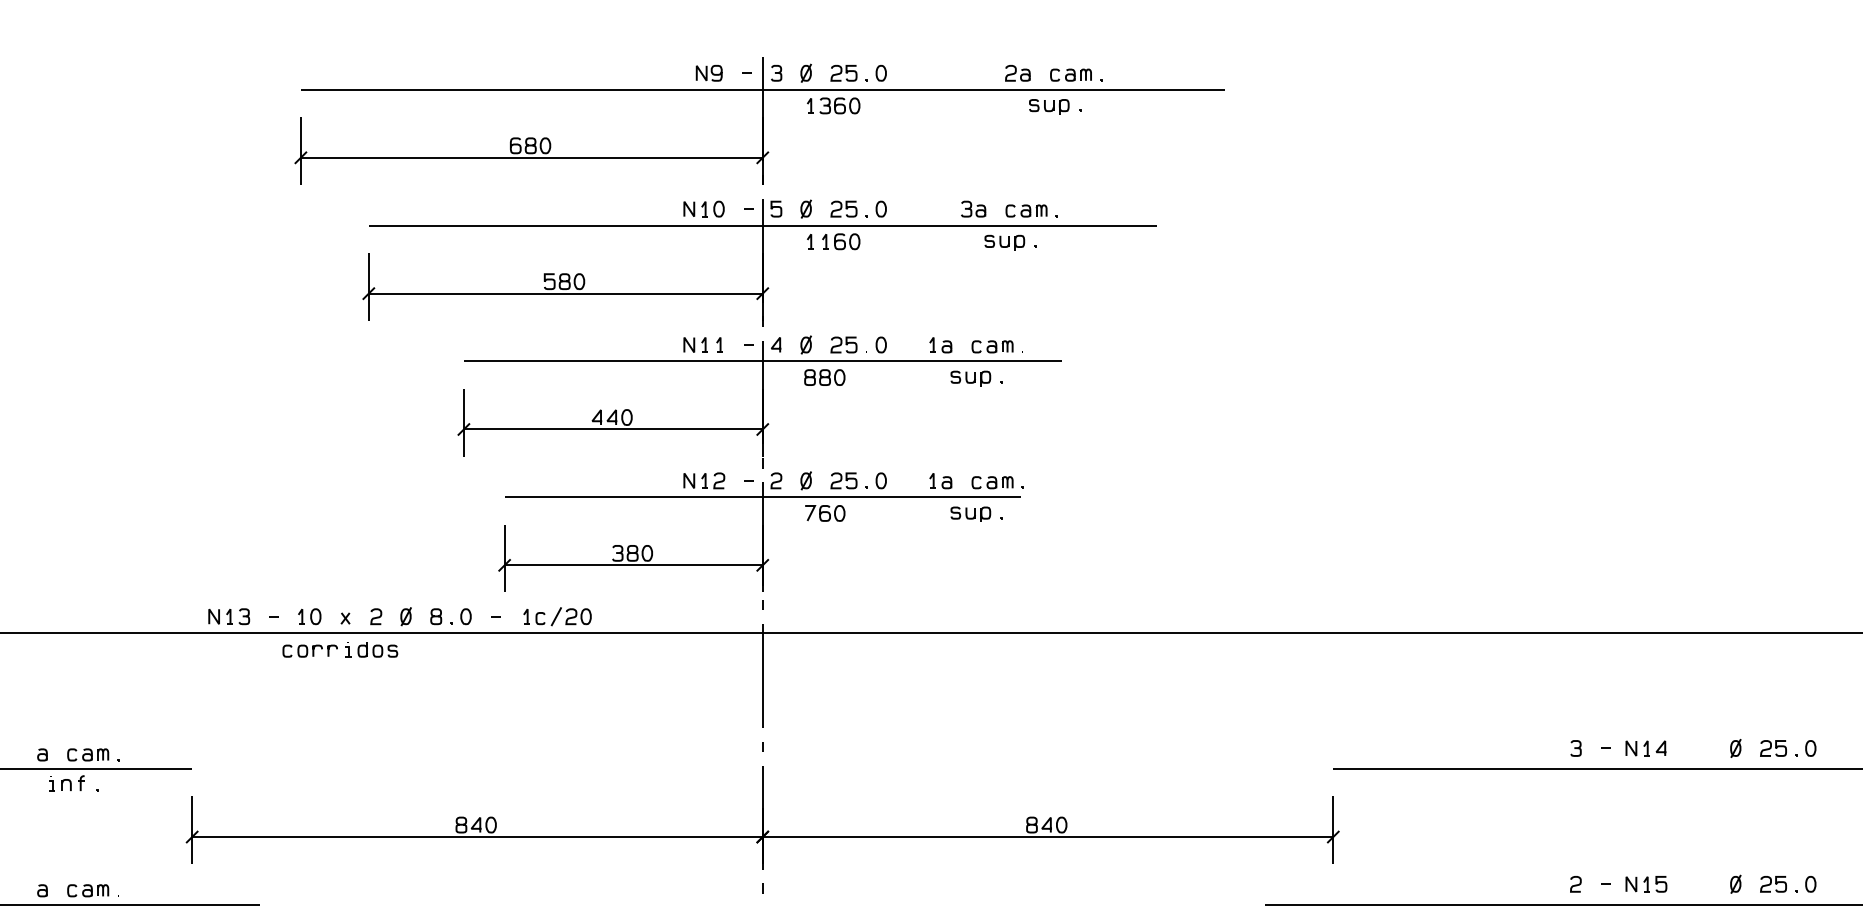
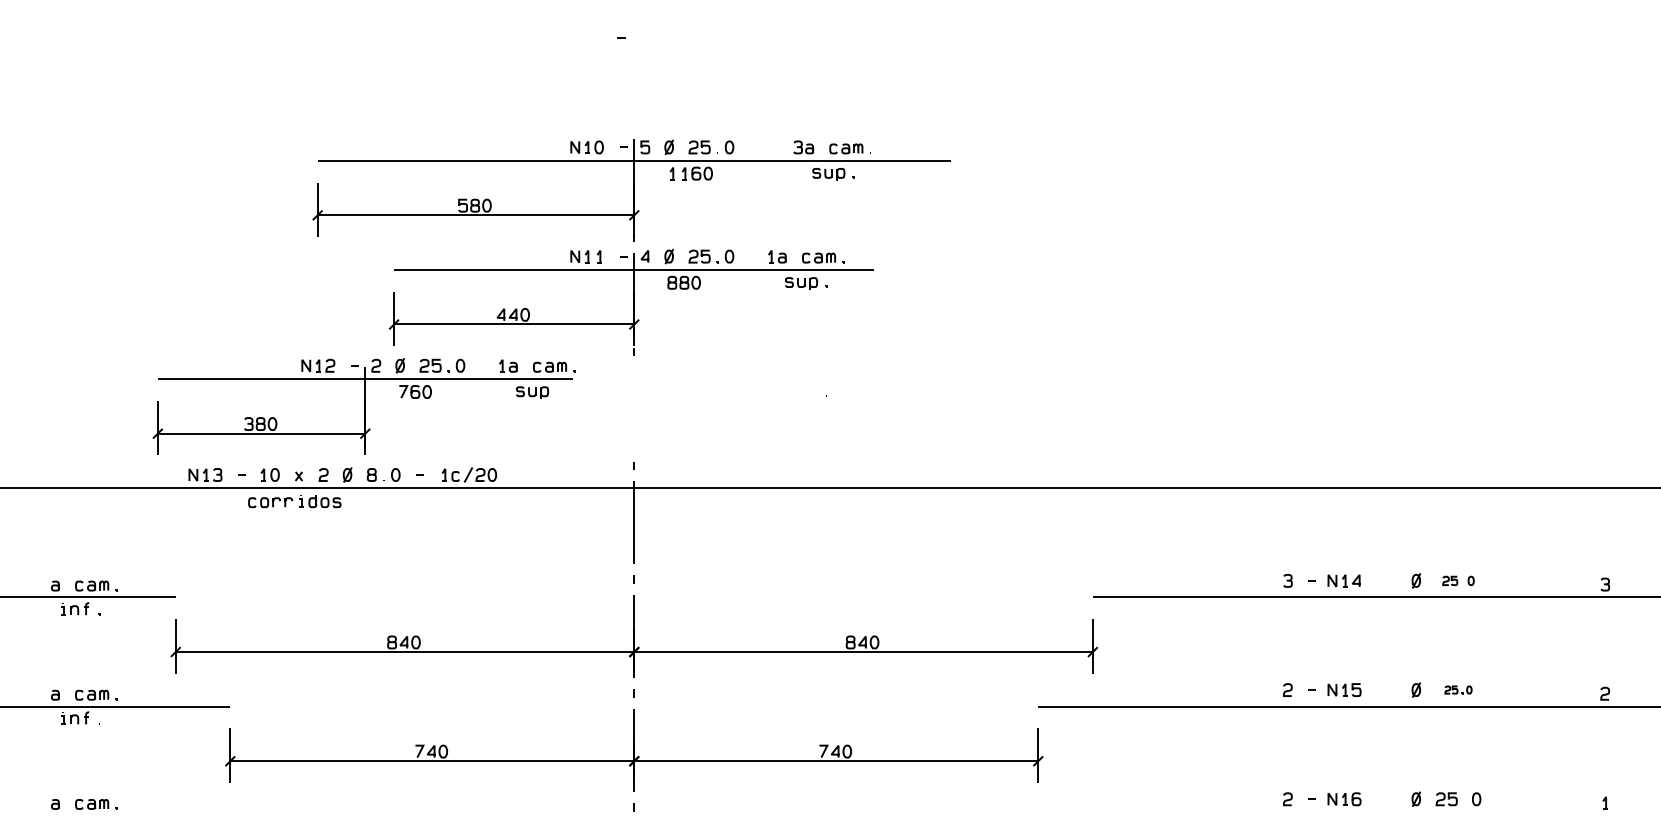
part: (758, 120) -> (630, 76), removed
part: (760, 531) -> (363, 406), moved
part: (1788, 747) -> (1458, 580), size x0.7
part: (1788, 883) -> (1458, 689), size x0.6

